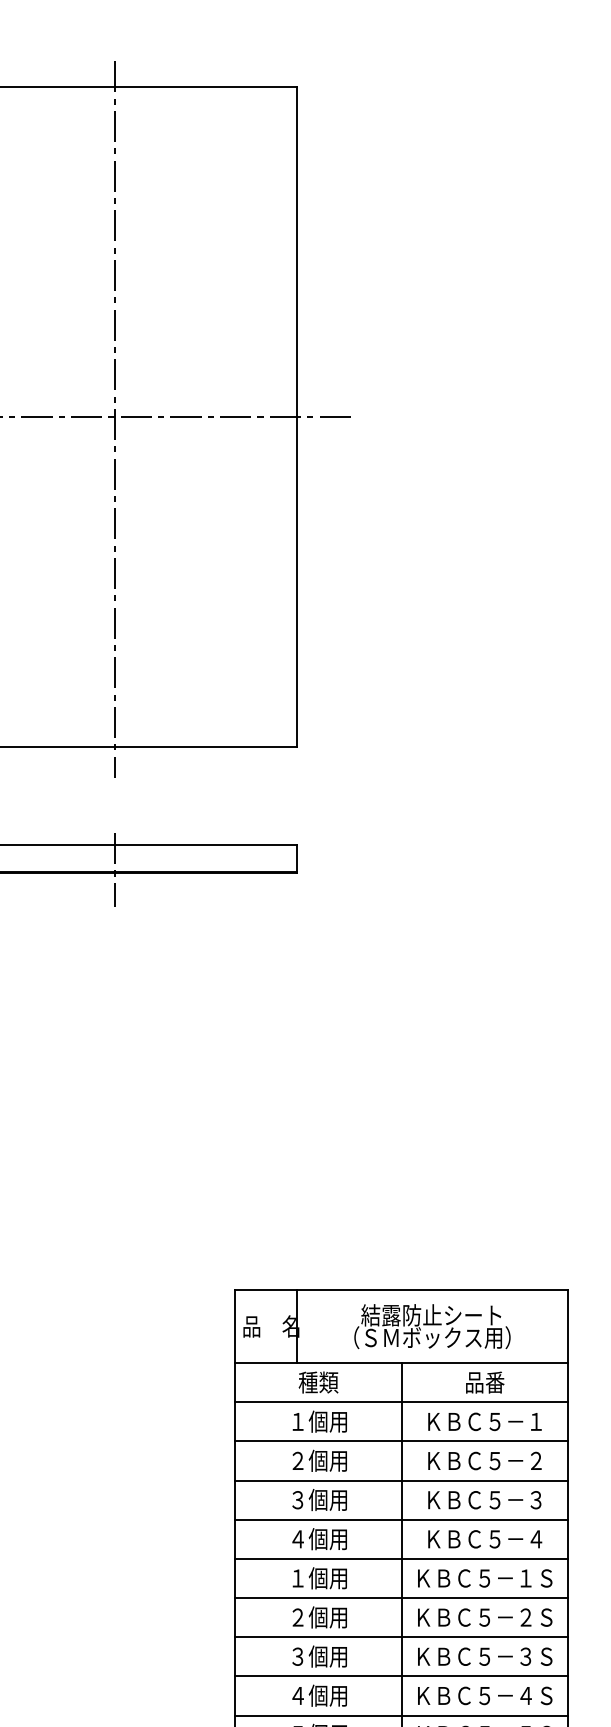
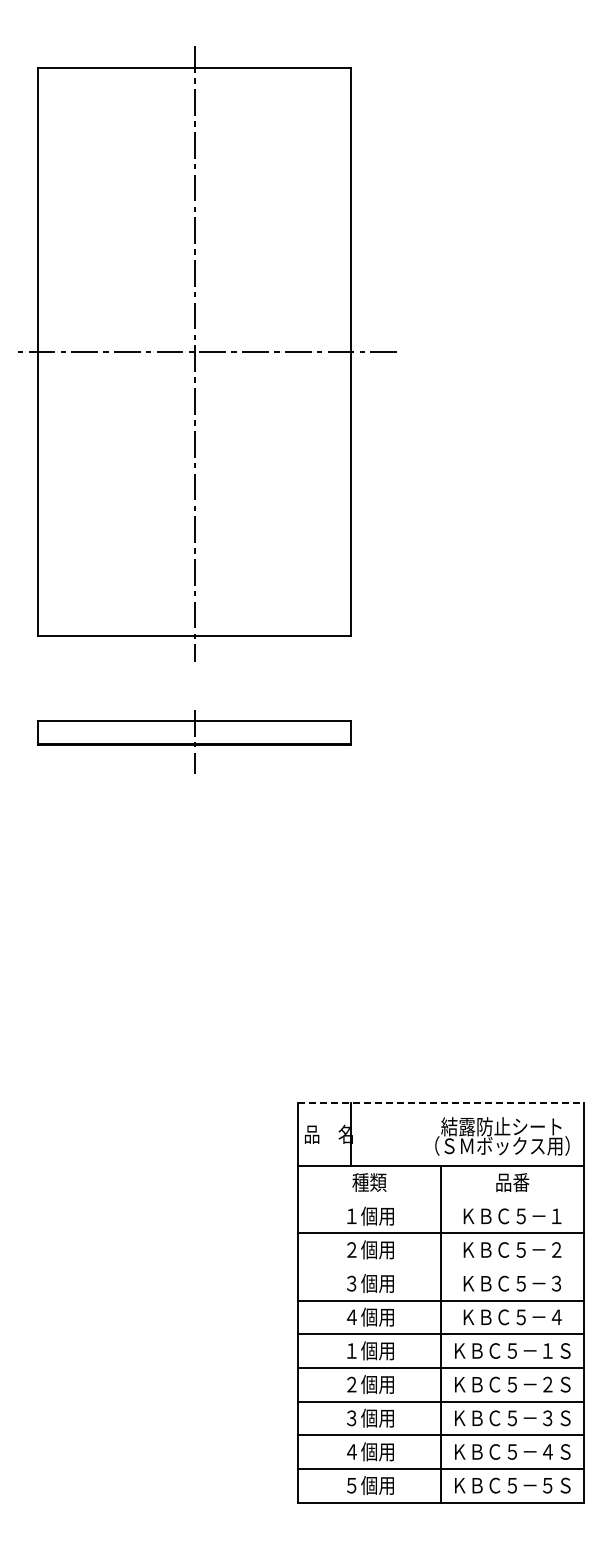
line: (402, 1290) -> (441, 1103), solid -> dashed
text: (432, 1326) -> (502, 1136), moved
line: (401, 1402) -> (440, 1199), removed
line: (401, 1480) -> (440, 1266), removed

